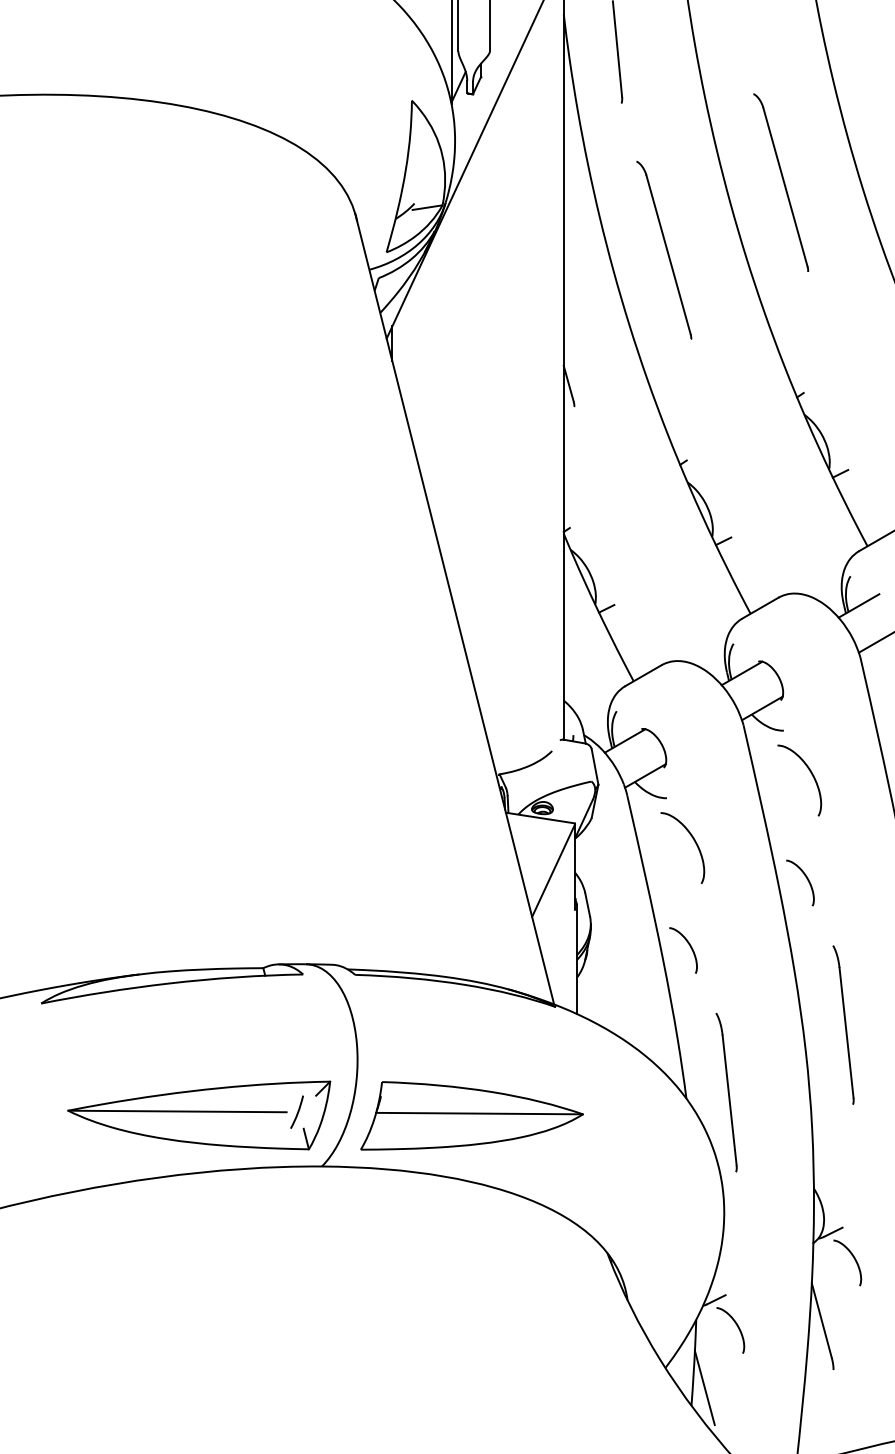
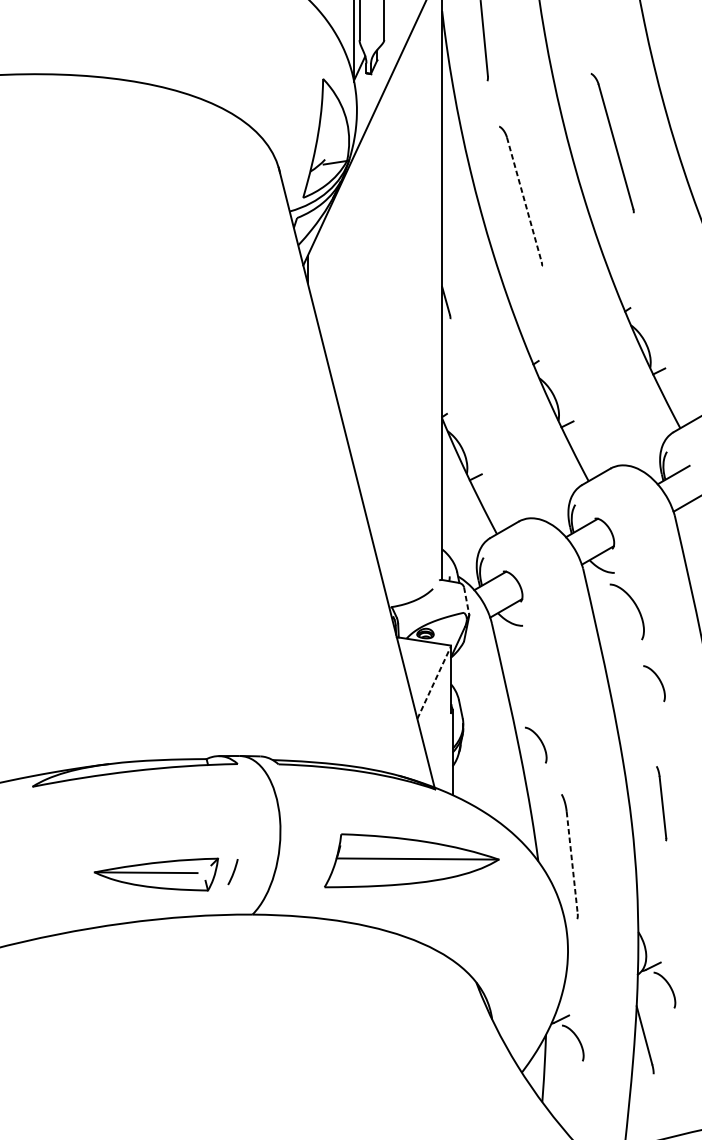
line: (668, 255) -> (524, 200), solid -> dashed
line: (595, 767) -> (467, 601), solid -> dashed
curve: (694, 842) -> (544, 660), removed
line: (553, 870) -> (434, 682), solid -> dashed
curve: (805, 877) -> (658, 679), moved
part: (843, 1024) -> (661, 803), size x0.6
line: (729, 1100) -> (572, 862), solid -> dashed
part: (199, 1115) -> (156, 874), size x0.6
part: (471, 1115) -> (411, 860), moved
line: (704, 1387) -> (552, 1087), removed

